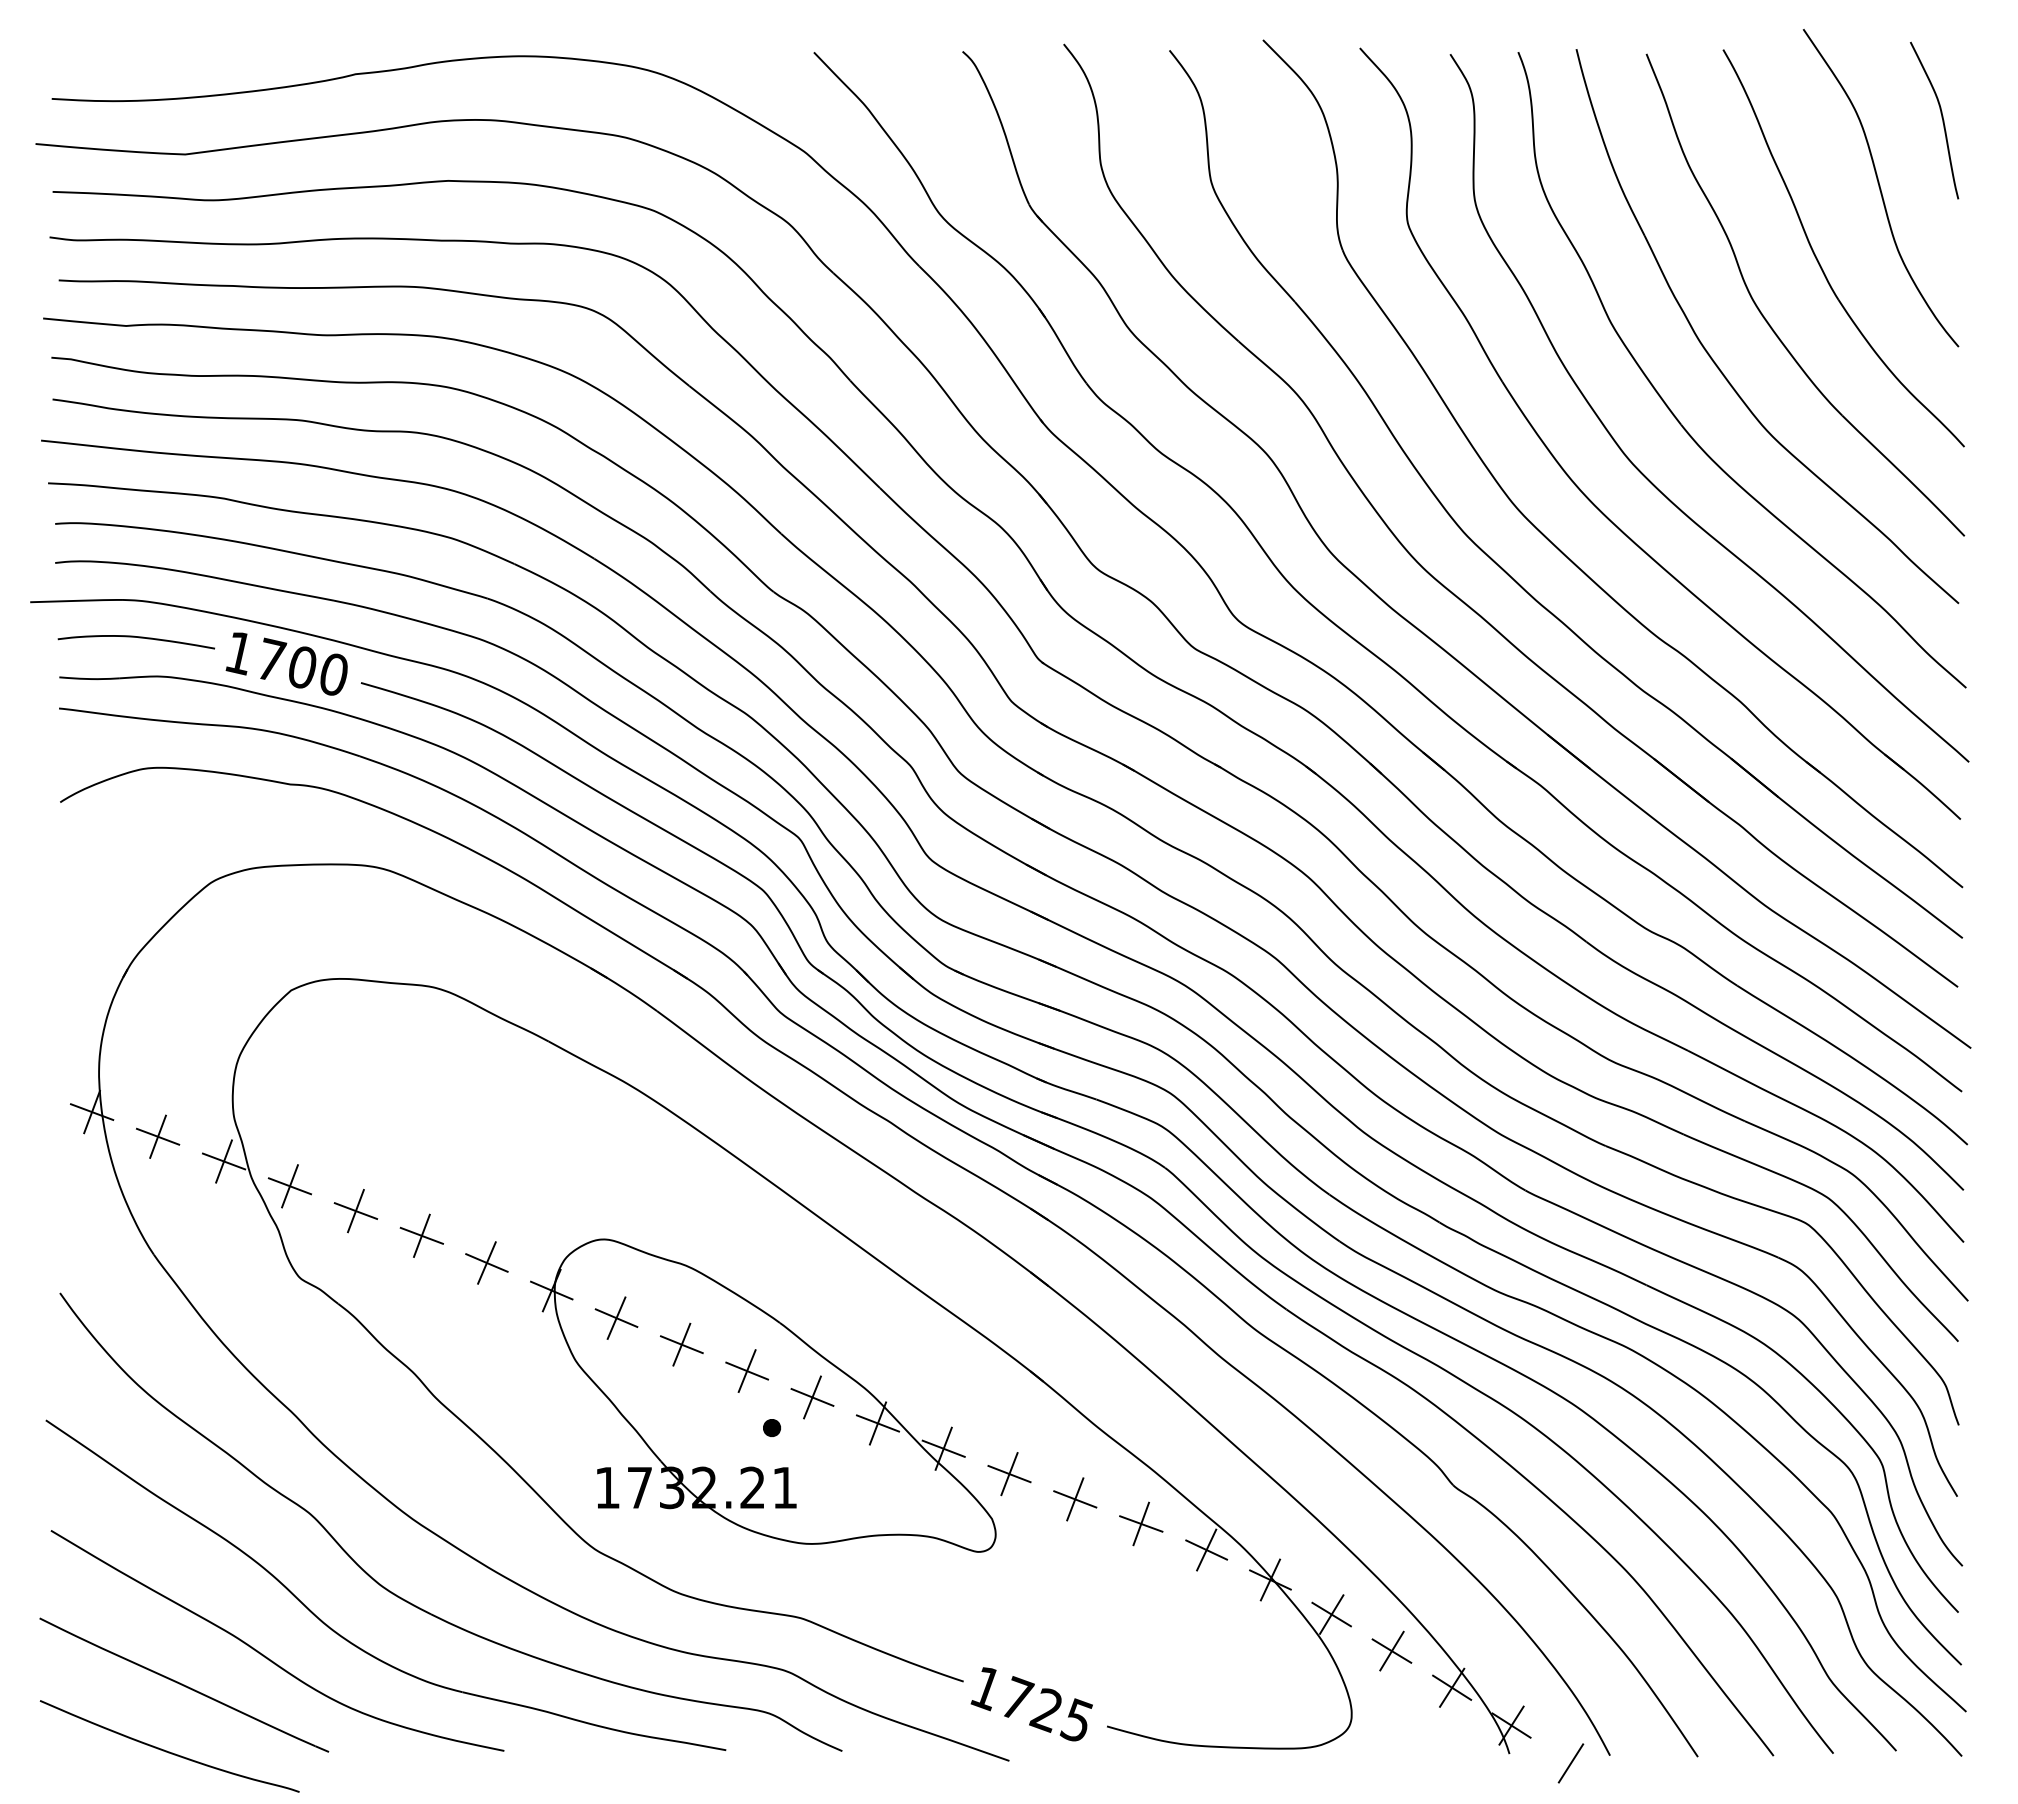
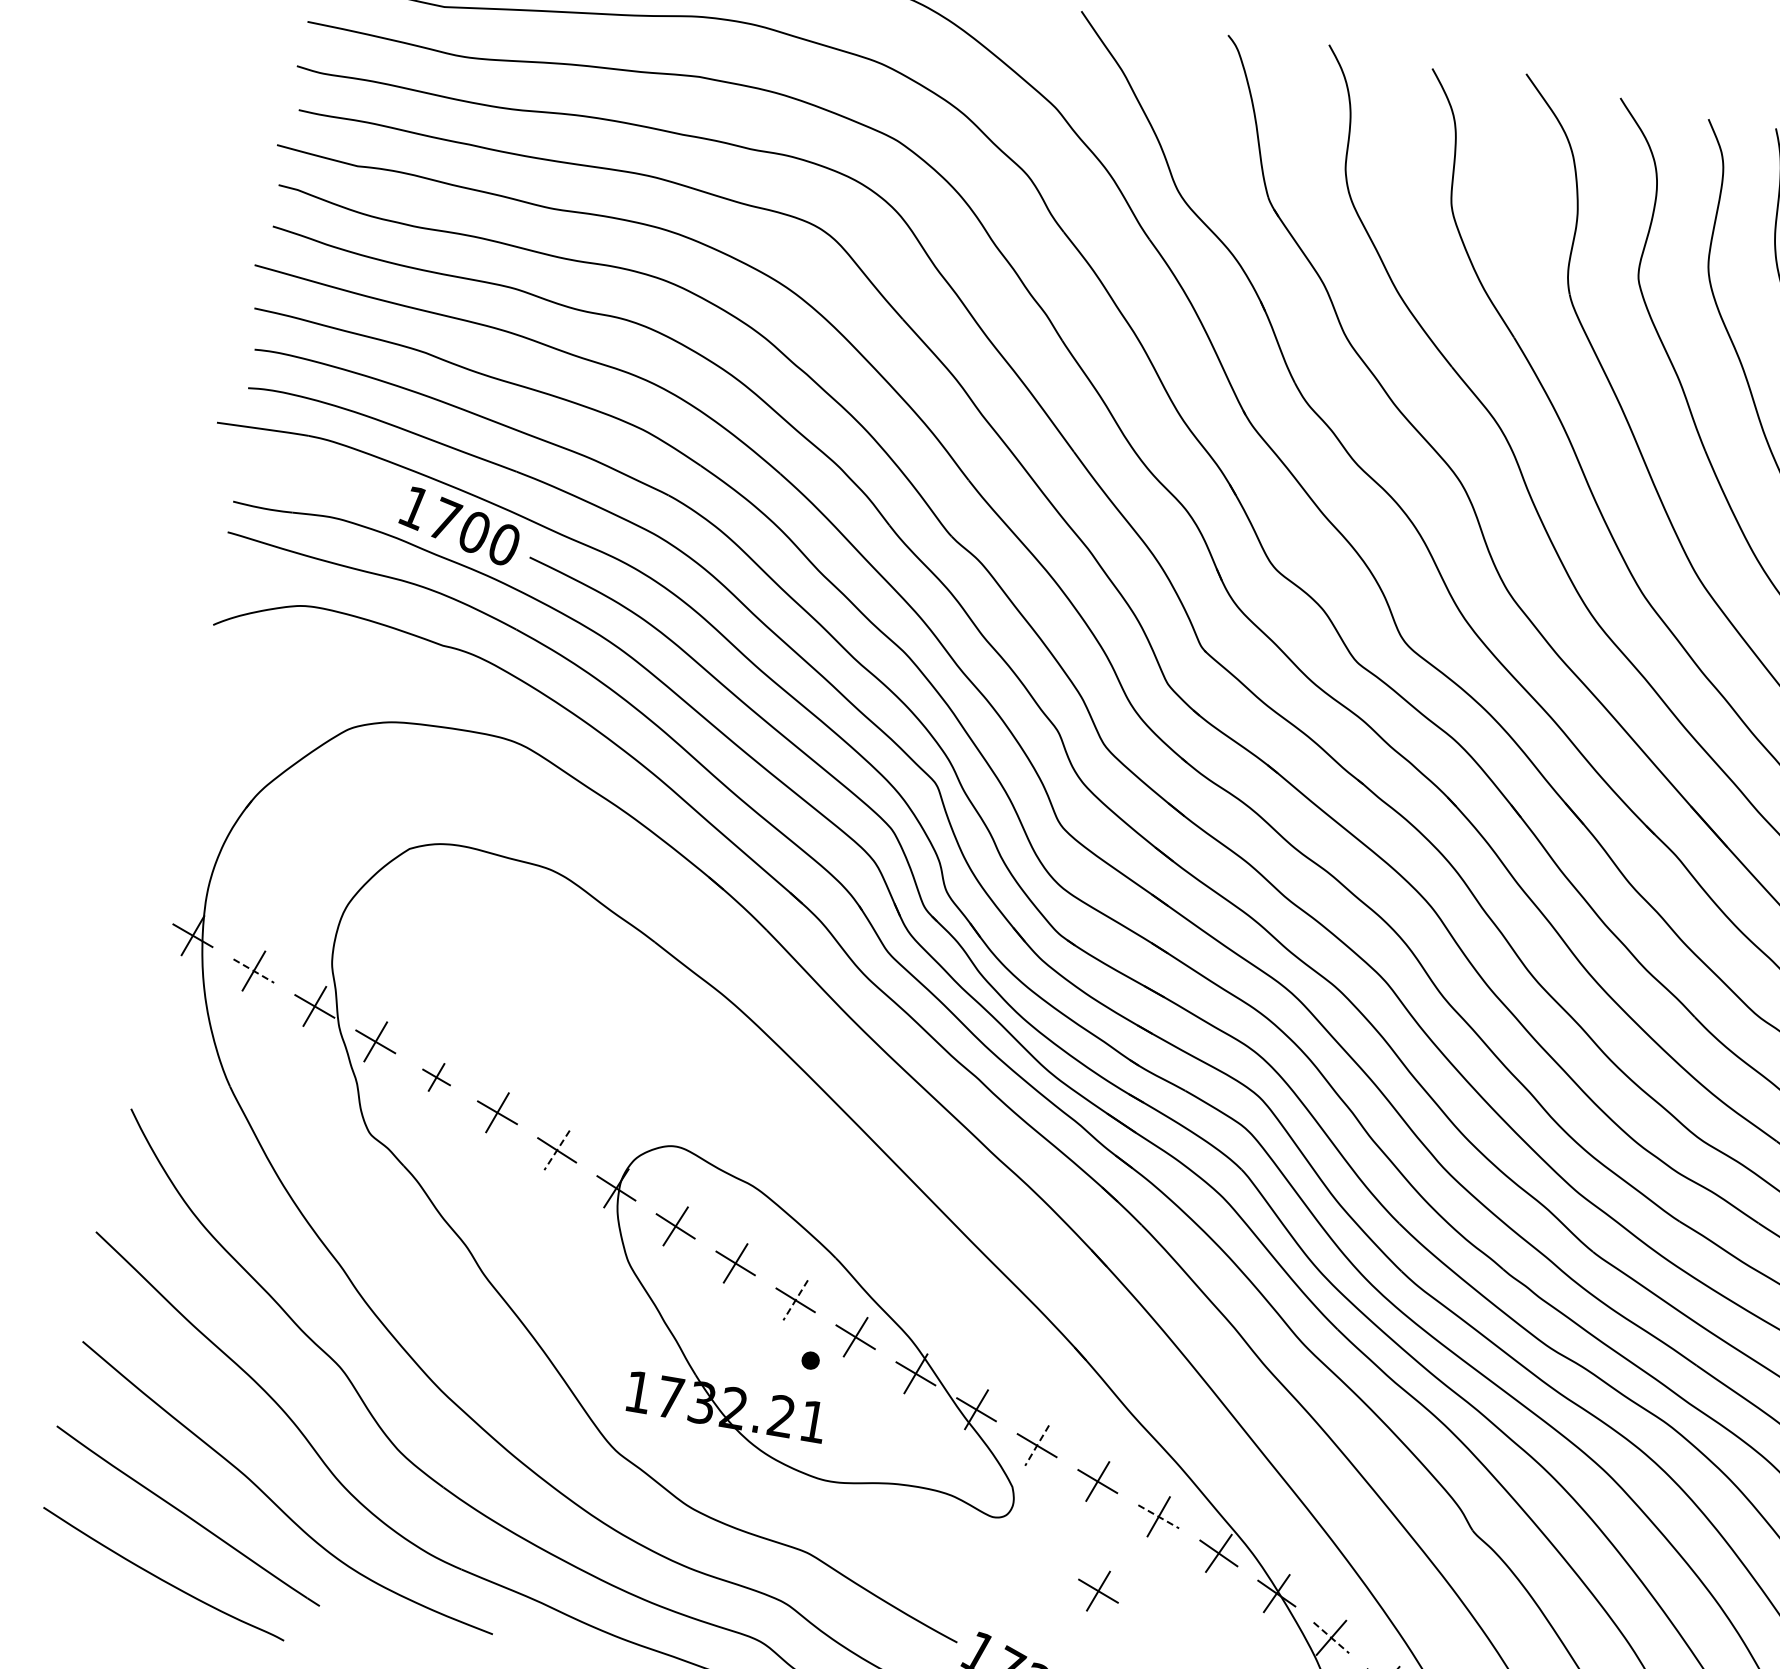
curve: (138, 638) -> (317, 476), removed
line: (158, 1136) -> (254, 970), solid -> dashed
part: (355, 1211) -> (436, 1077), size x0.7
line: (486, 1263) -> (556, 1150), solid -> dashed
line: (747, 1371) -> (795, 1300), solid -> dashed
line: (1009, 1474) -> (1037, 1446), solid -> dashed
line: (1141, 1523) -> (1159, 1516), solid -> dashed
part: (1094, 1607) -> (1098, 1591), added
line: (1331, 1614) -> (1331, 1637), solid -> dashed

